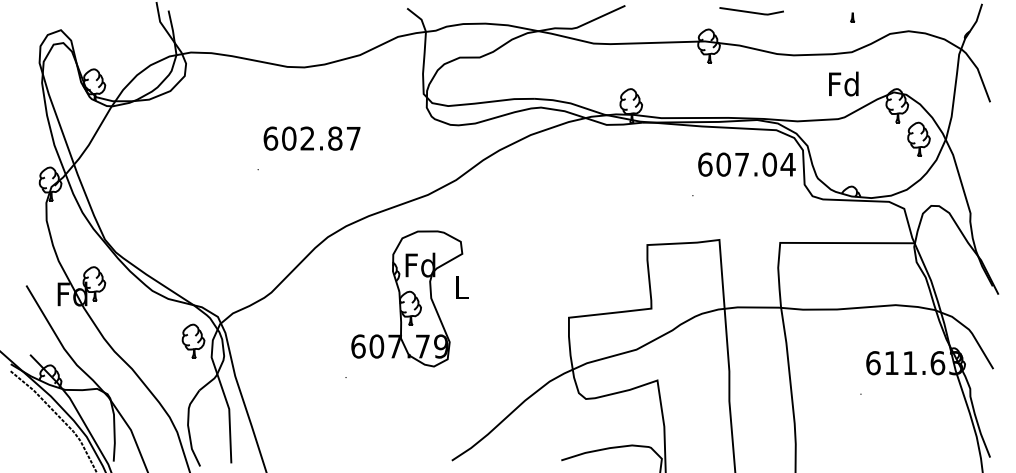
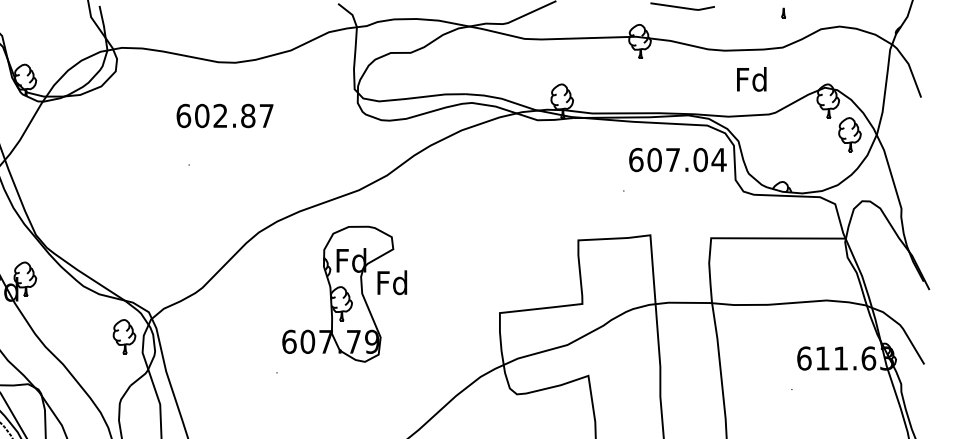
text: (843, 83) -> (751, 78), moved
text: (311, 138) -> (224, 115), moved
text: (461, 287) -> (392, 282), L -> Fd

